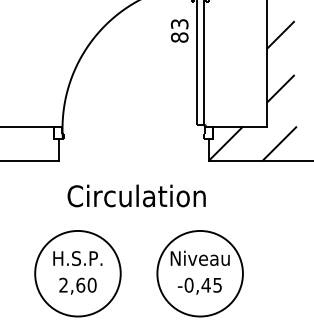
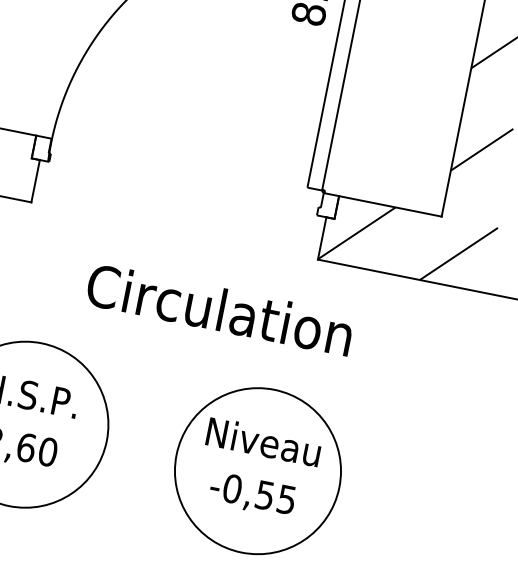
text: (136, 195) -> (219, 308), moved
text: (205, 285) -> (263, 495), -0,45 -> -0,55

